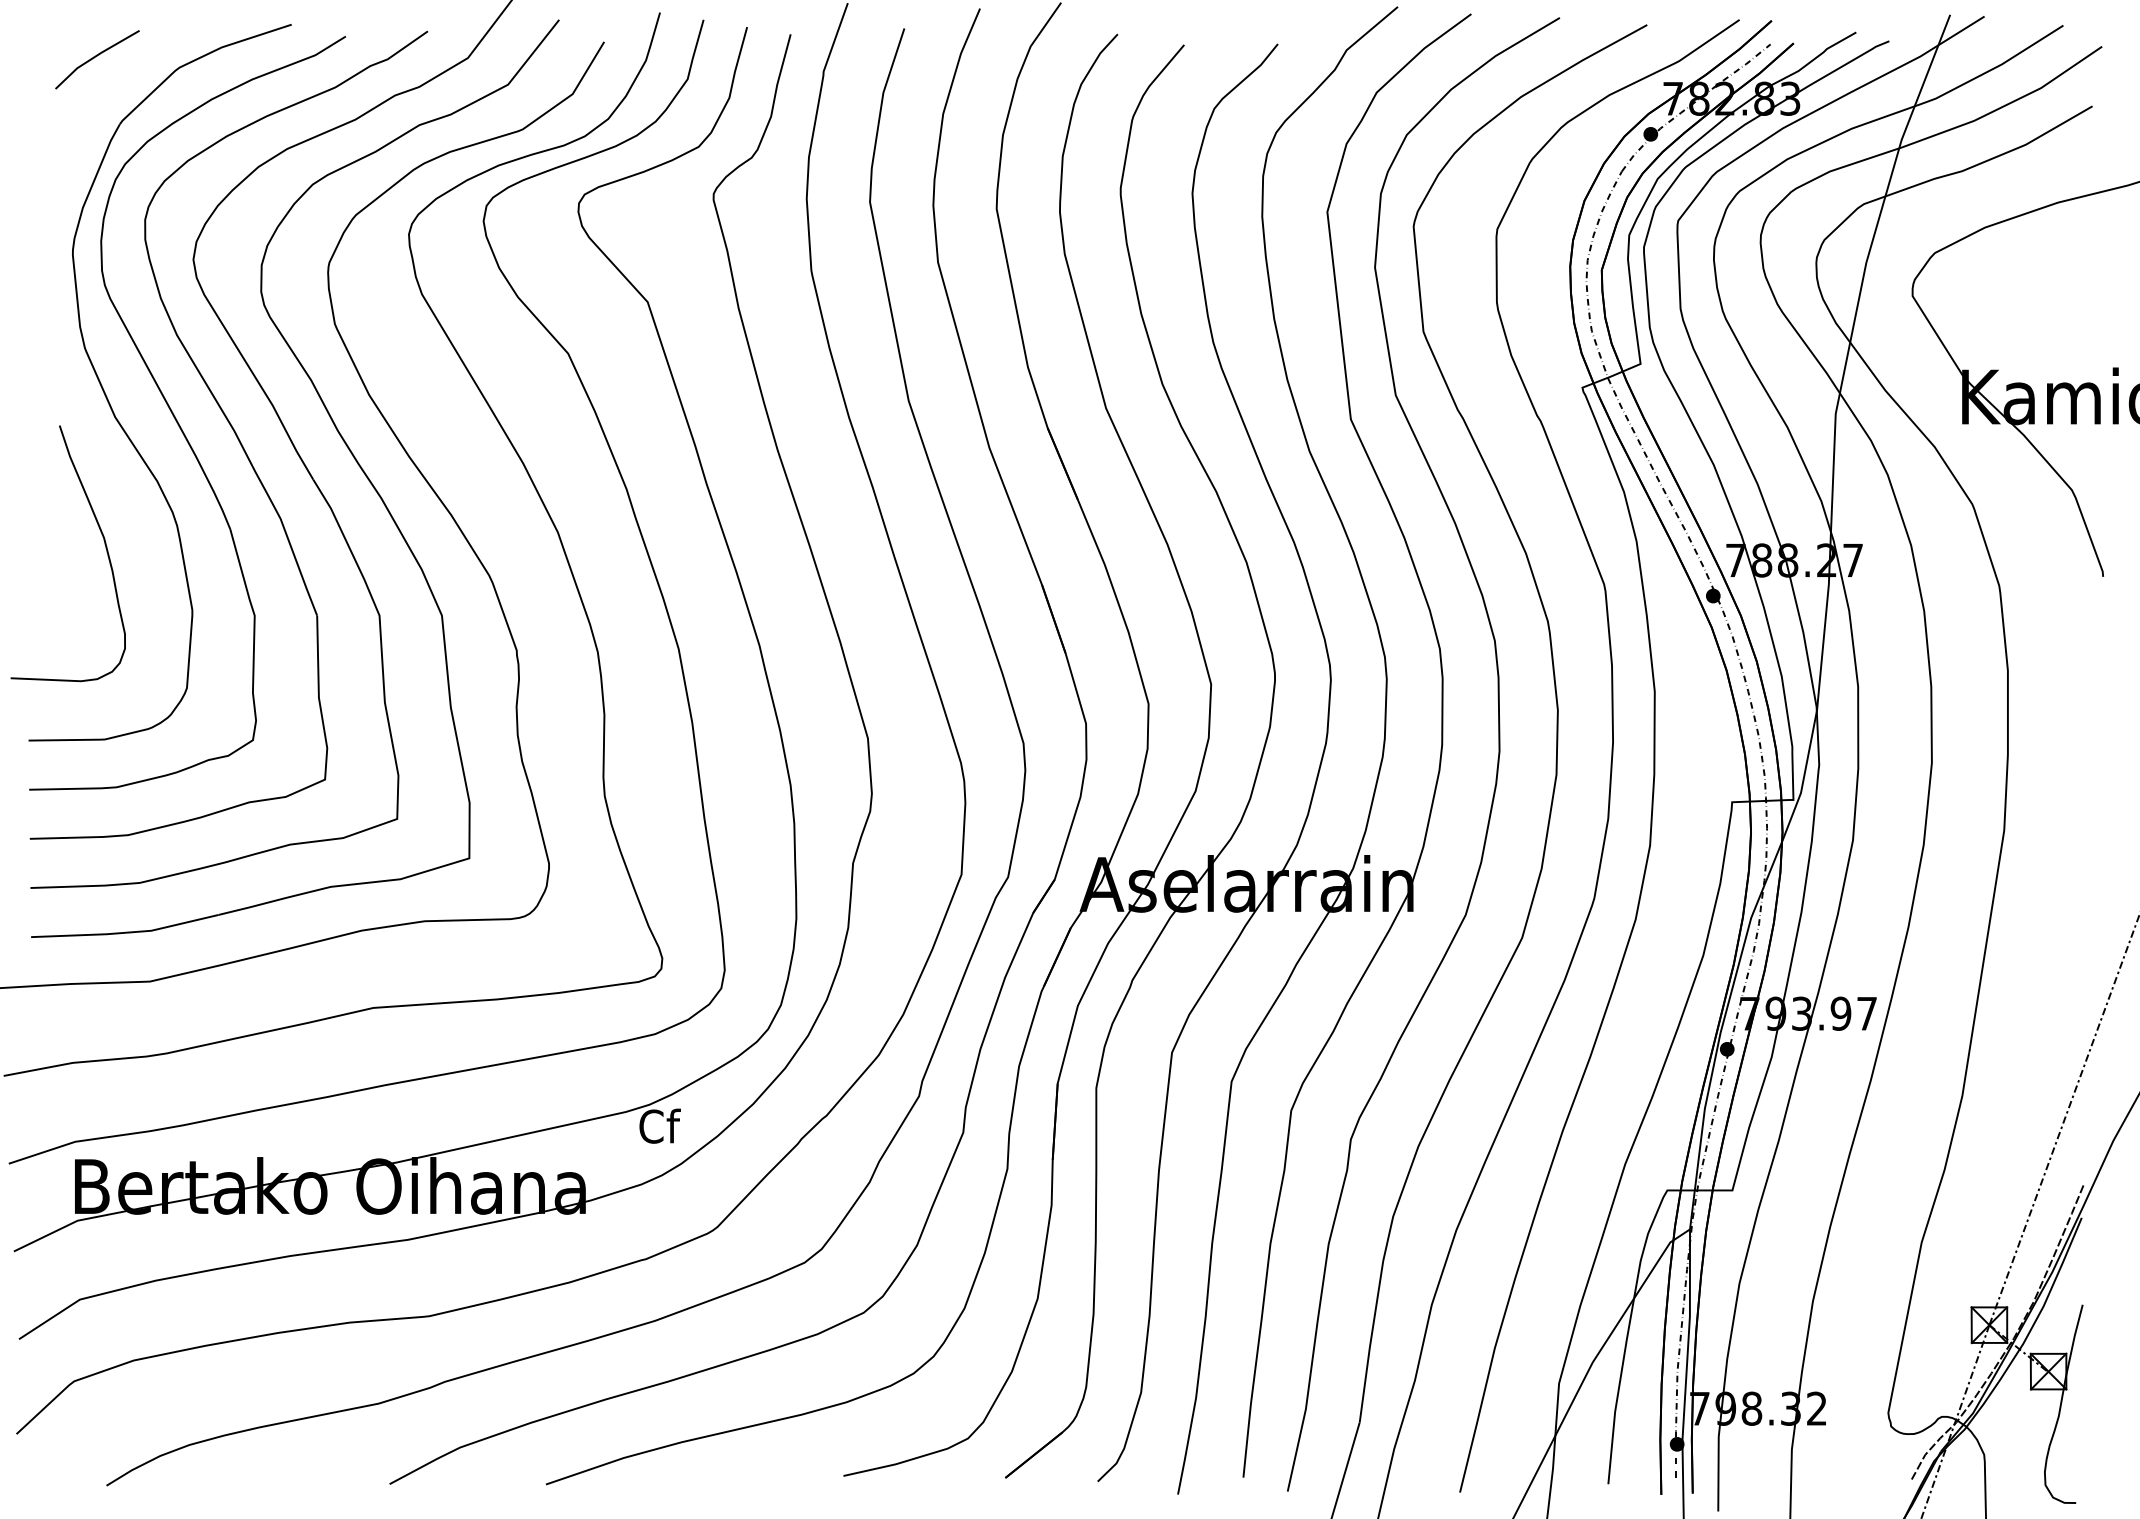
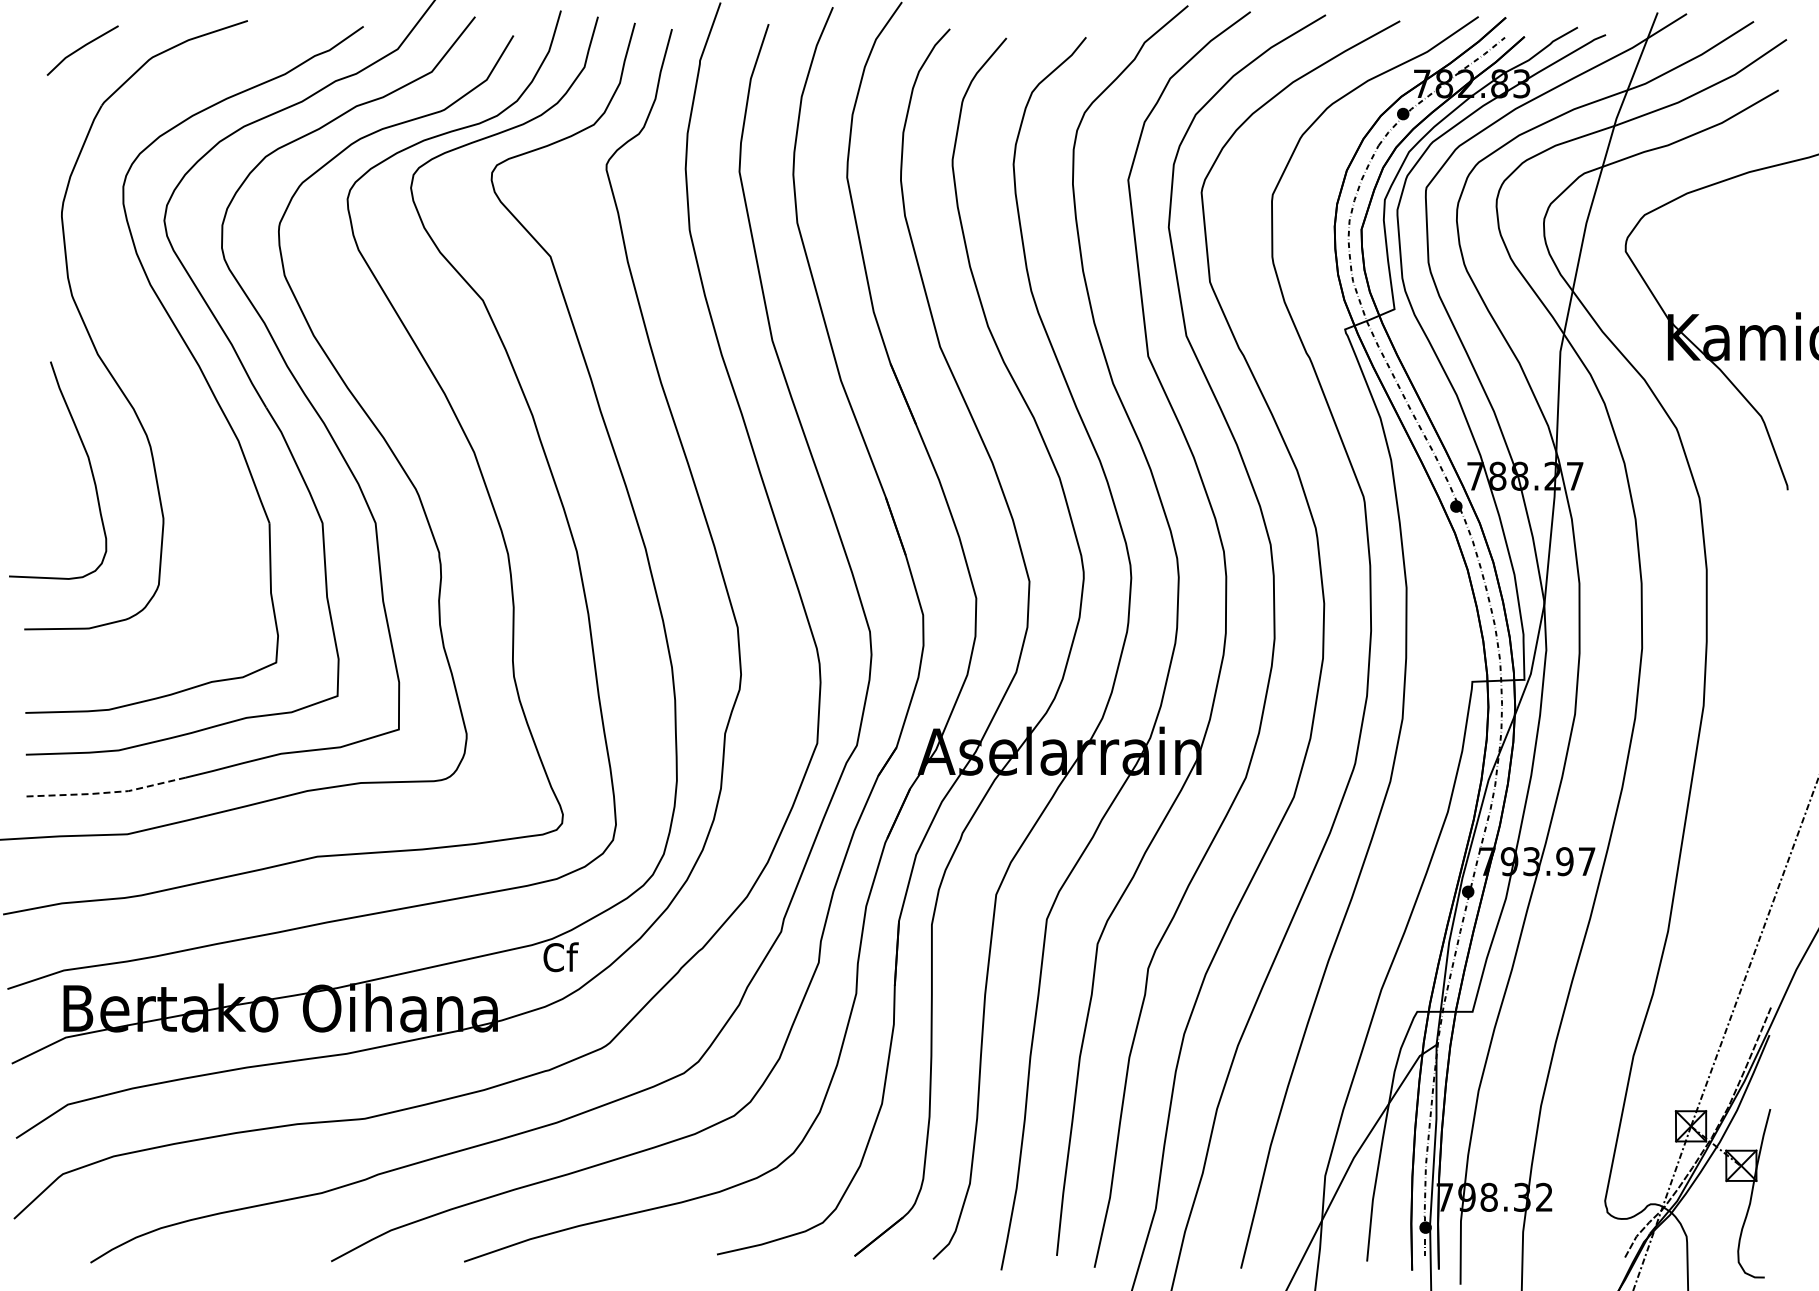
part: (178, 420) -> (151, 357), removed
line: (125, 932) -> (106, 792), solid -> dashed

